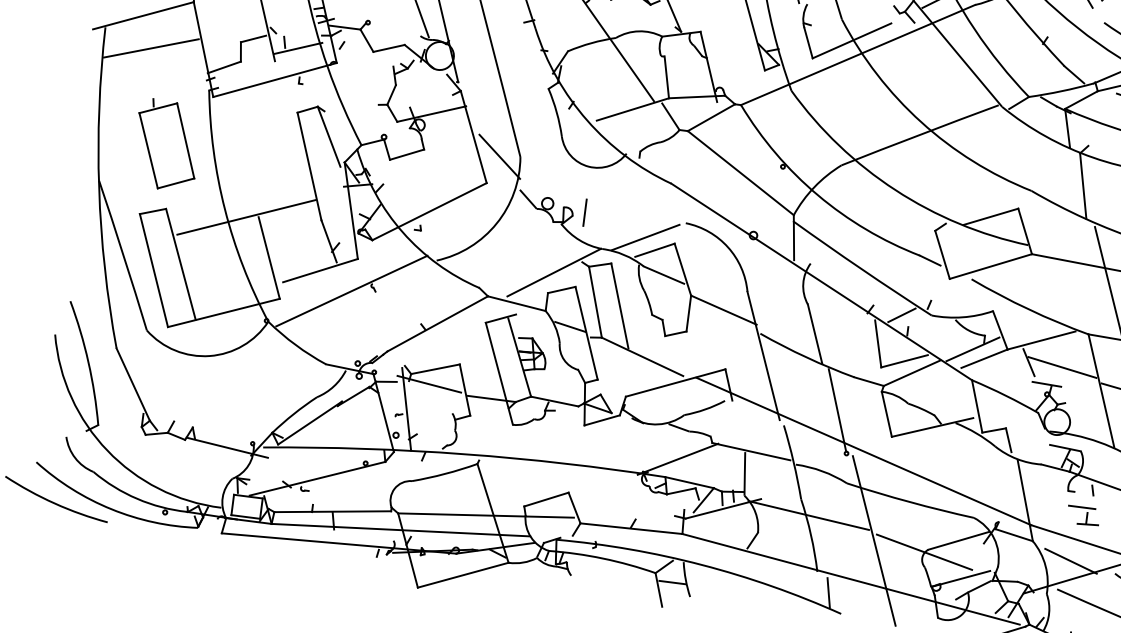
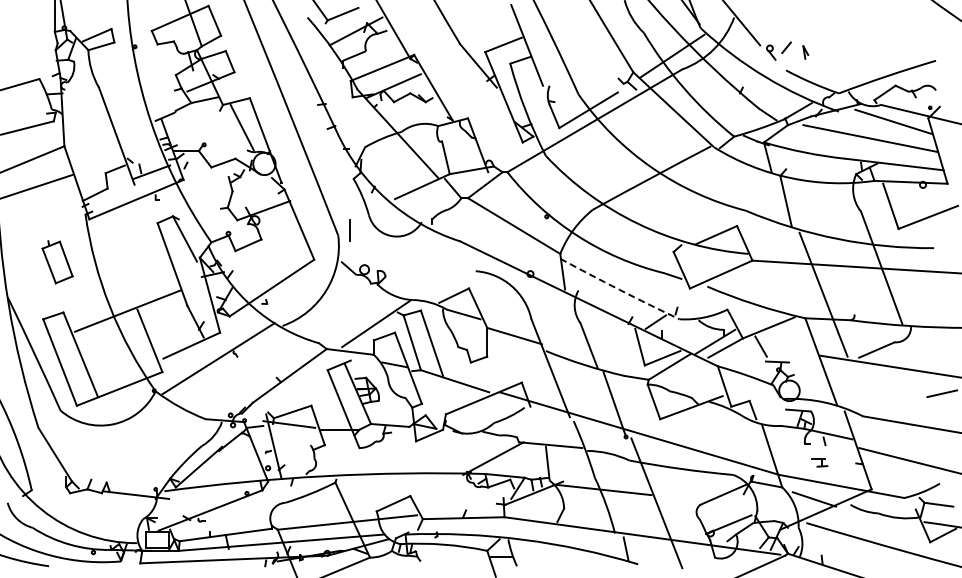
part: (166, 145) -> (57, 262), size x0.6
line: (499, 156) -> (321, 237), removed
line: (584, 213) -> (349, 230), moved
line: (644, 237) -> (444, 286), removed
arc: (861, 268) -> (619, 289), solid -> dashed
line: (1061, 366) -> (787, 346), removed
part: (1083, 516) -> (819, 462), size x0.6
line: (924, 552) -> (697, 507), removed

